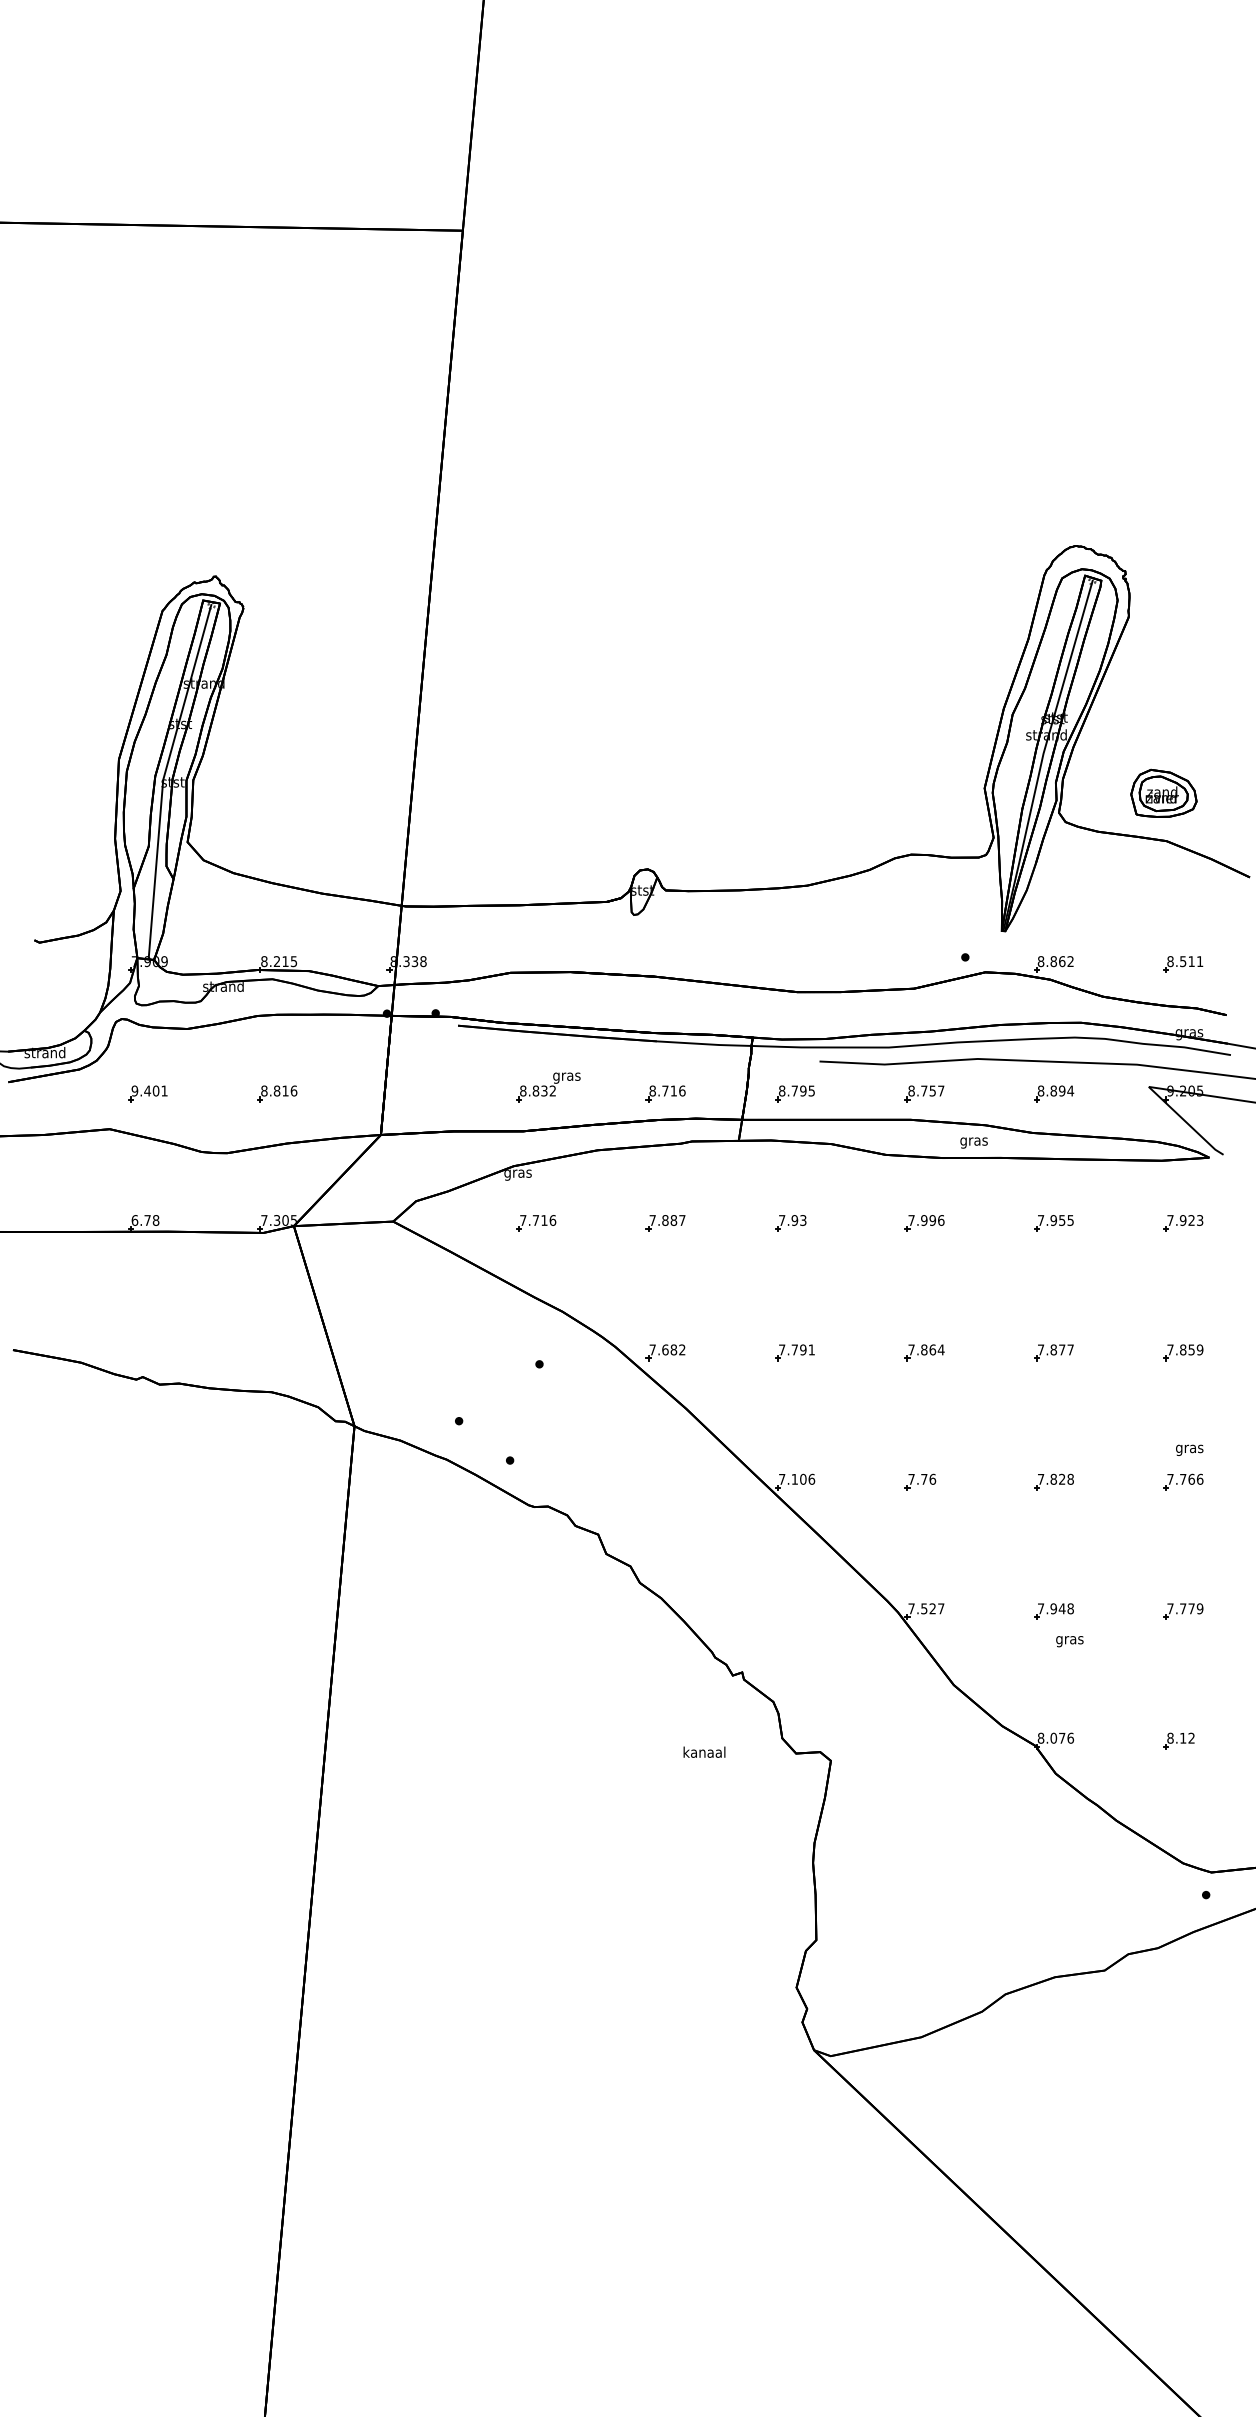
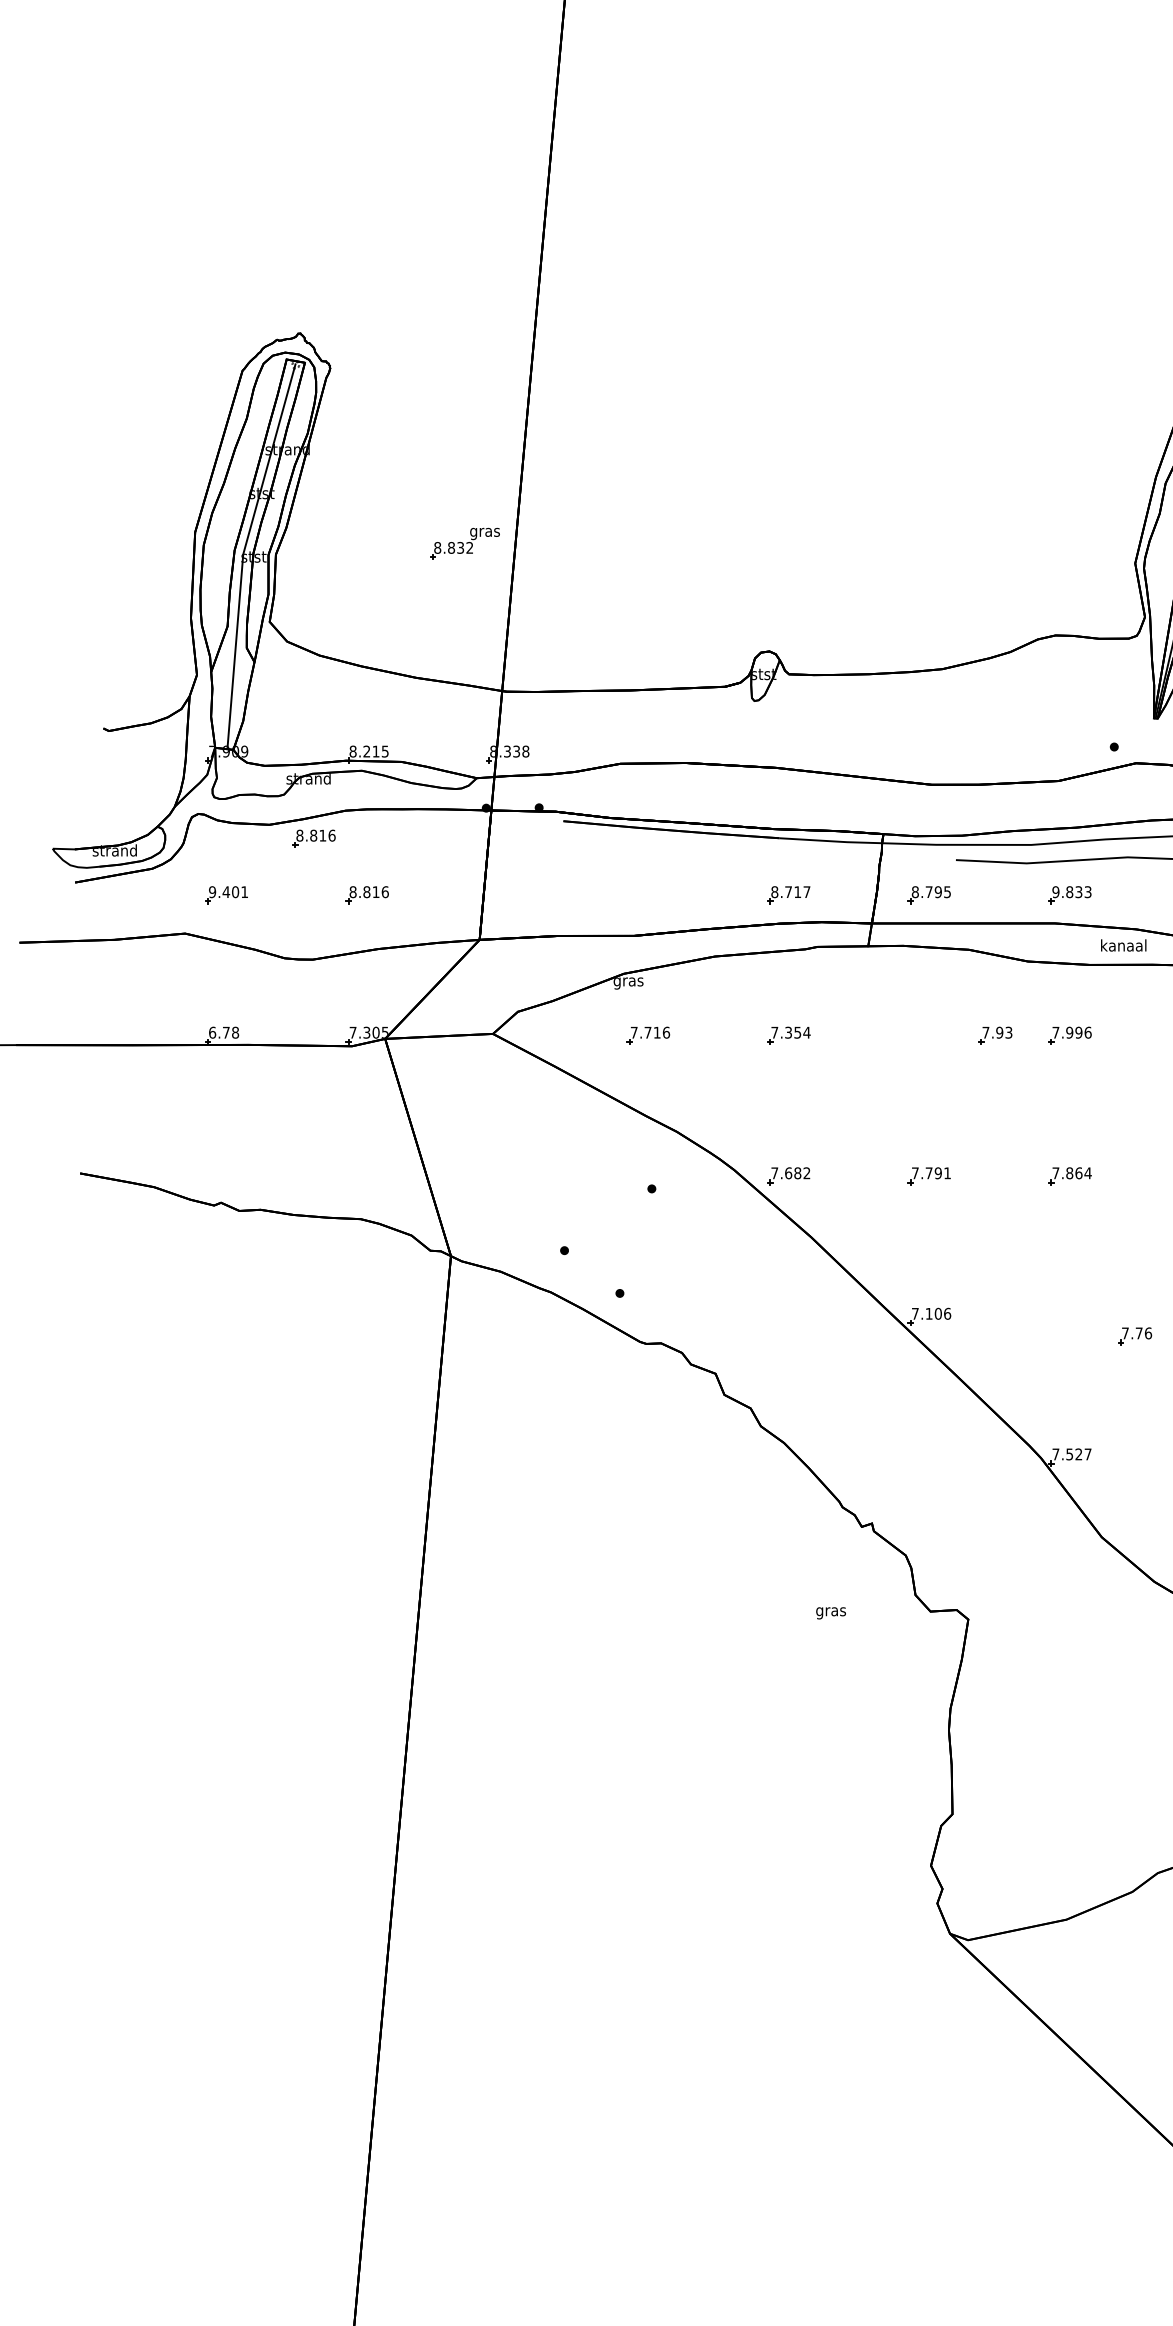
part: (228, 1041) -> (314, 838), added
part: (548, 1087) -> (465, 544), moved
text: (682, 1090) -> (807, 891), 8.716 -> 8.717
text: (926, 1090) -> (1072, 891), 8.757 -> 9.833
text: (973, 1141) -> (1123, 946), gras -> kanaal
text: (673, 1220) -> (797, 1032), 7.887 -> 7.354
part: (790, 1223) -> (995, 1036), moved
part: (920, 1481) -> (1135, 1335), moved
text: (704, 1753) -> (831, 1611), kanaal -> gras

